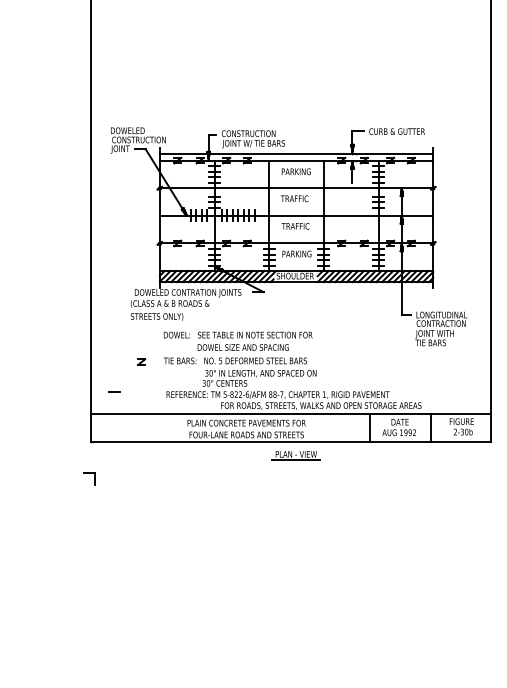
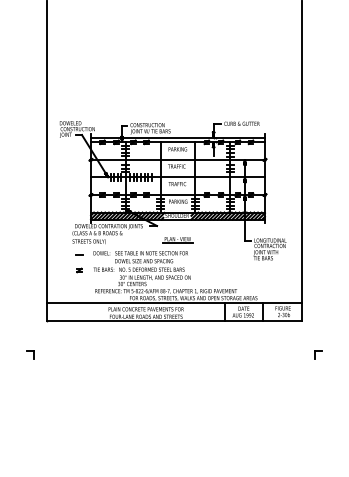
line: (115, 392) -> (79, 254), moved
part: (295, 456) -> (177, 240), moved
part: (89, 478) -> (30, 354), moved

